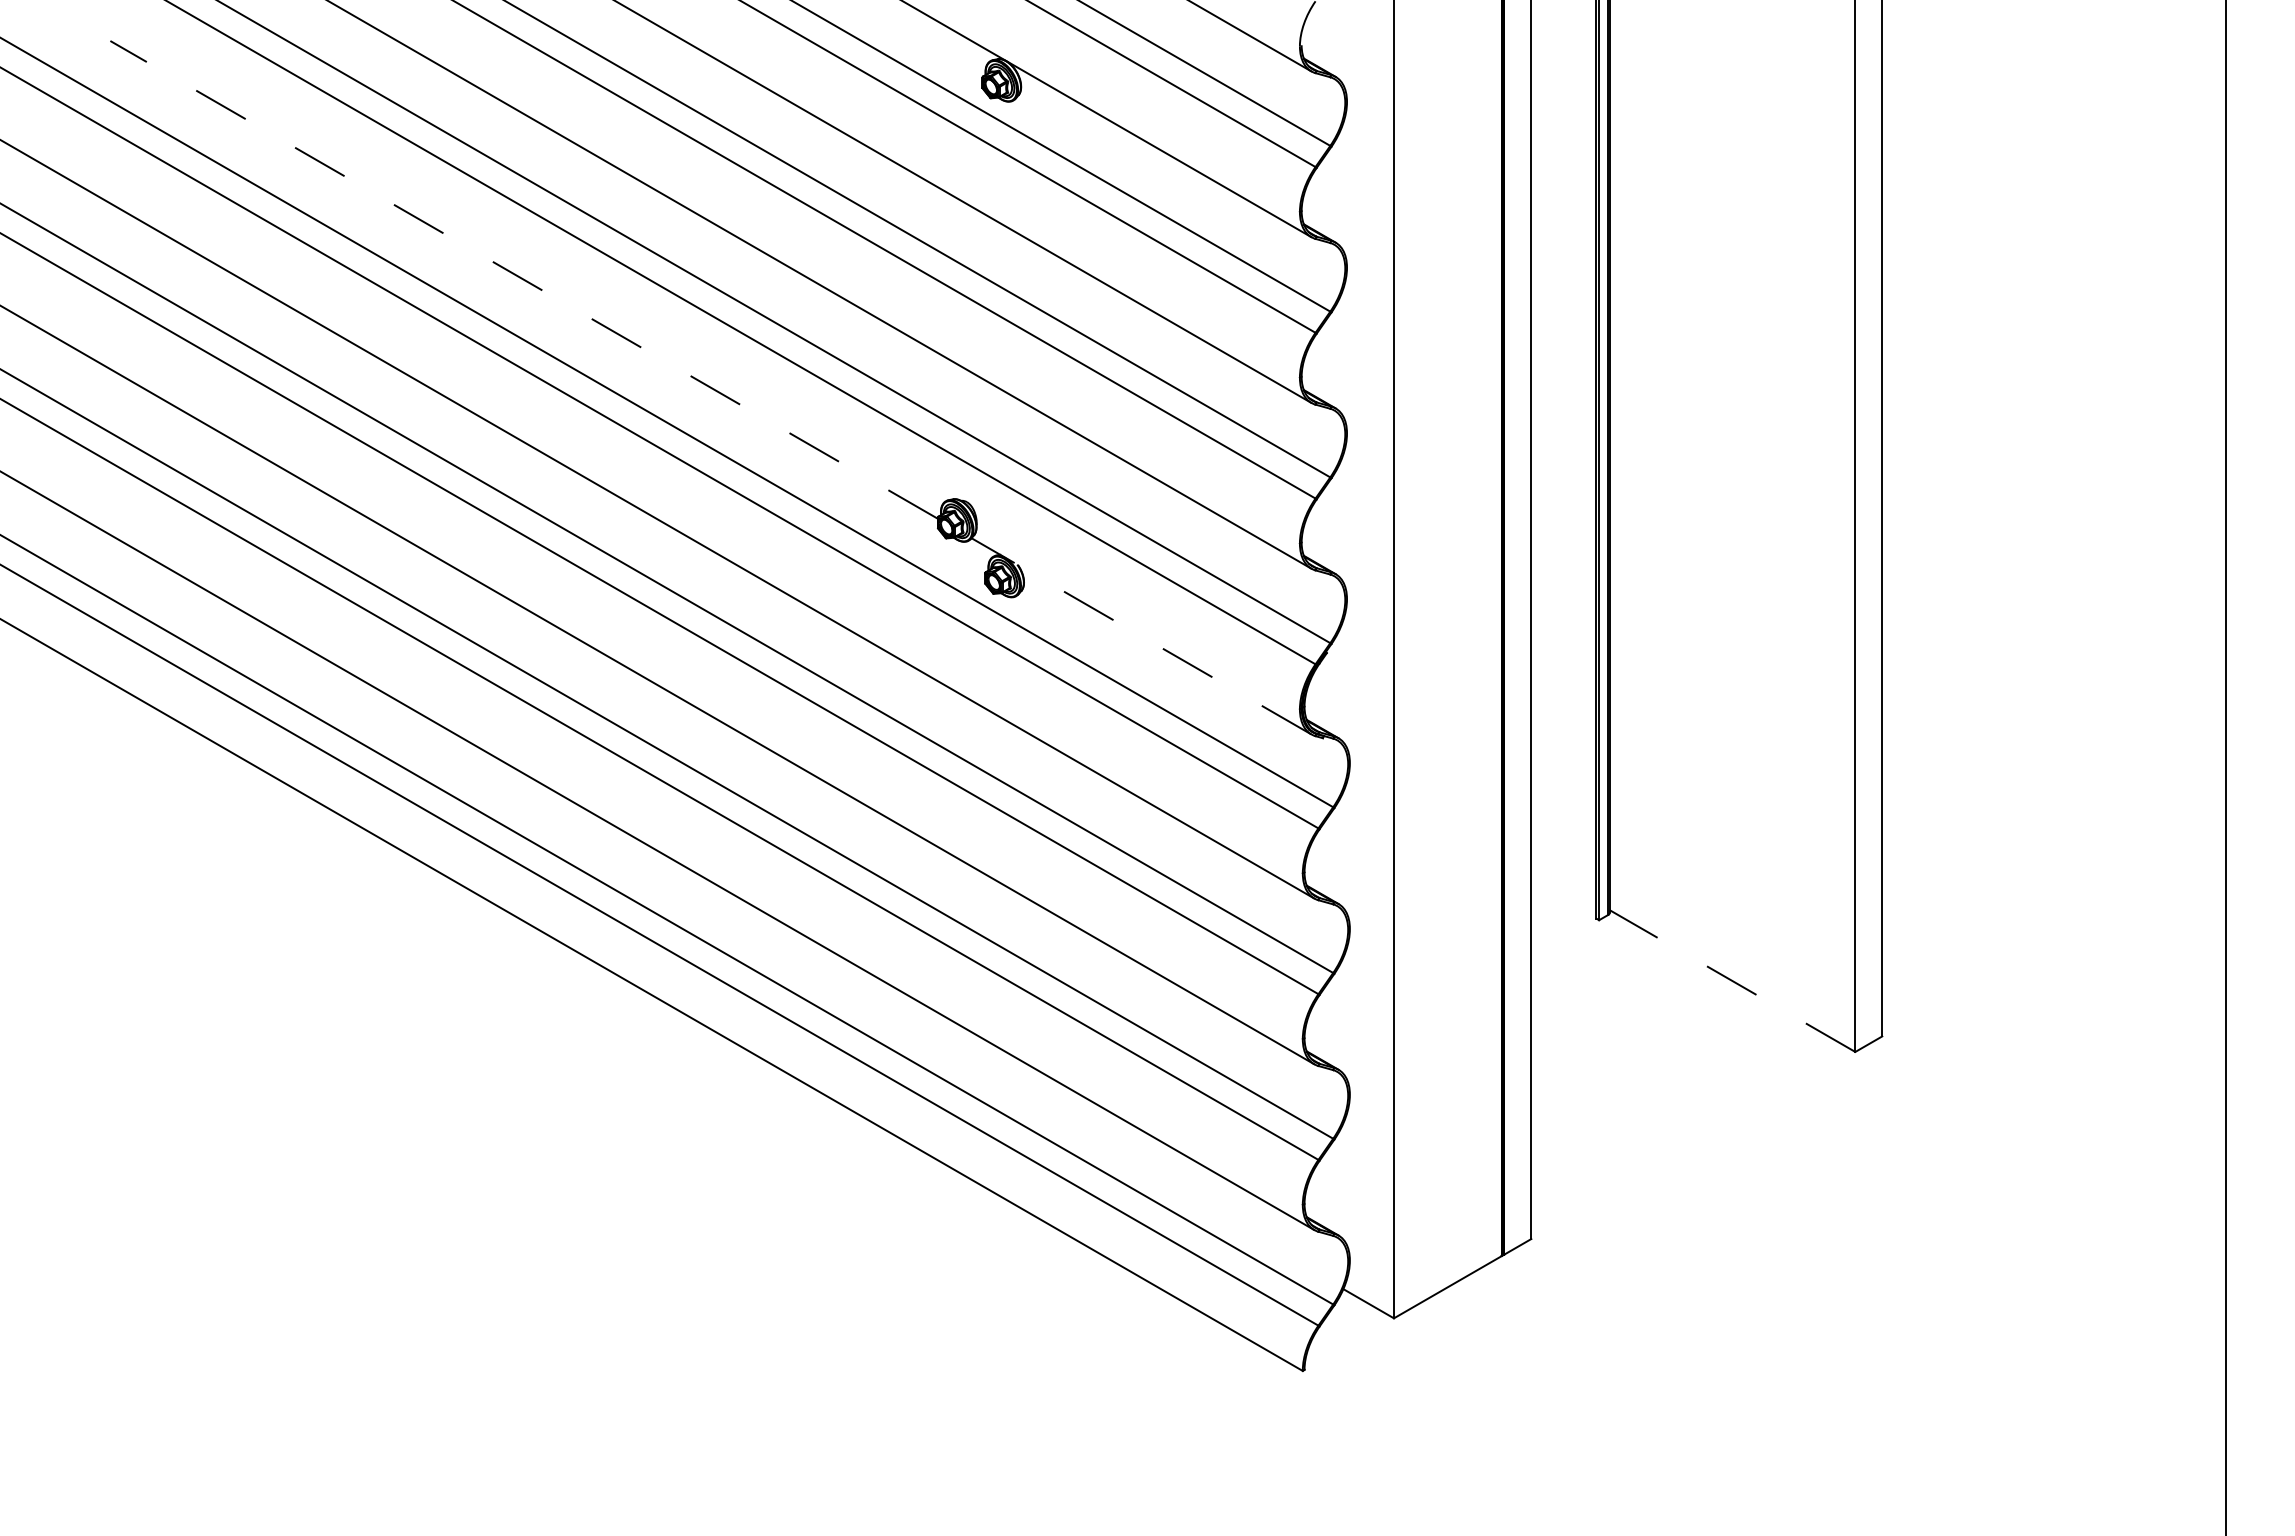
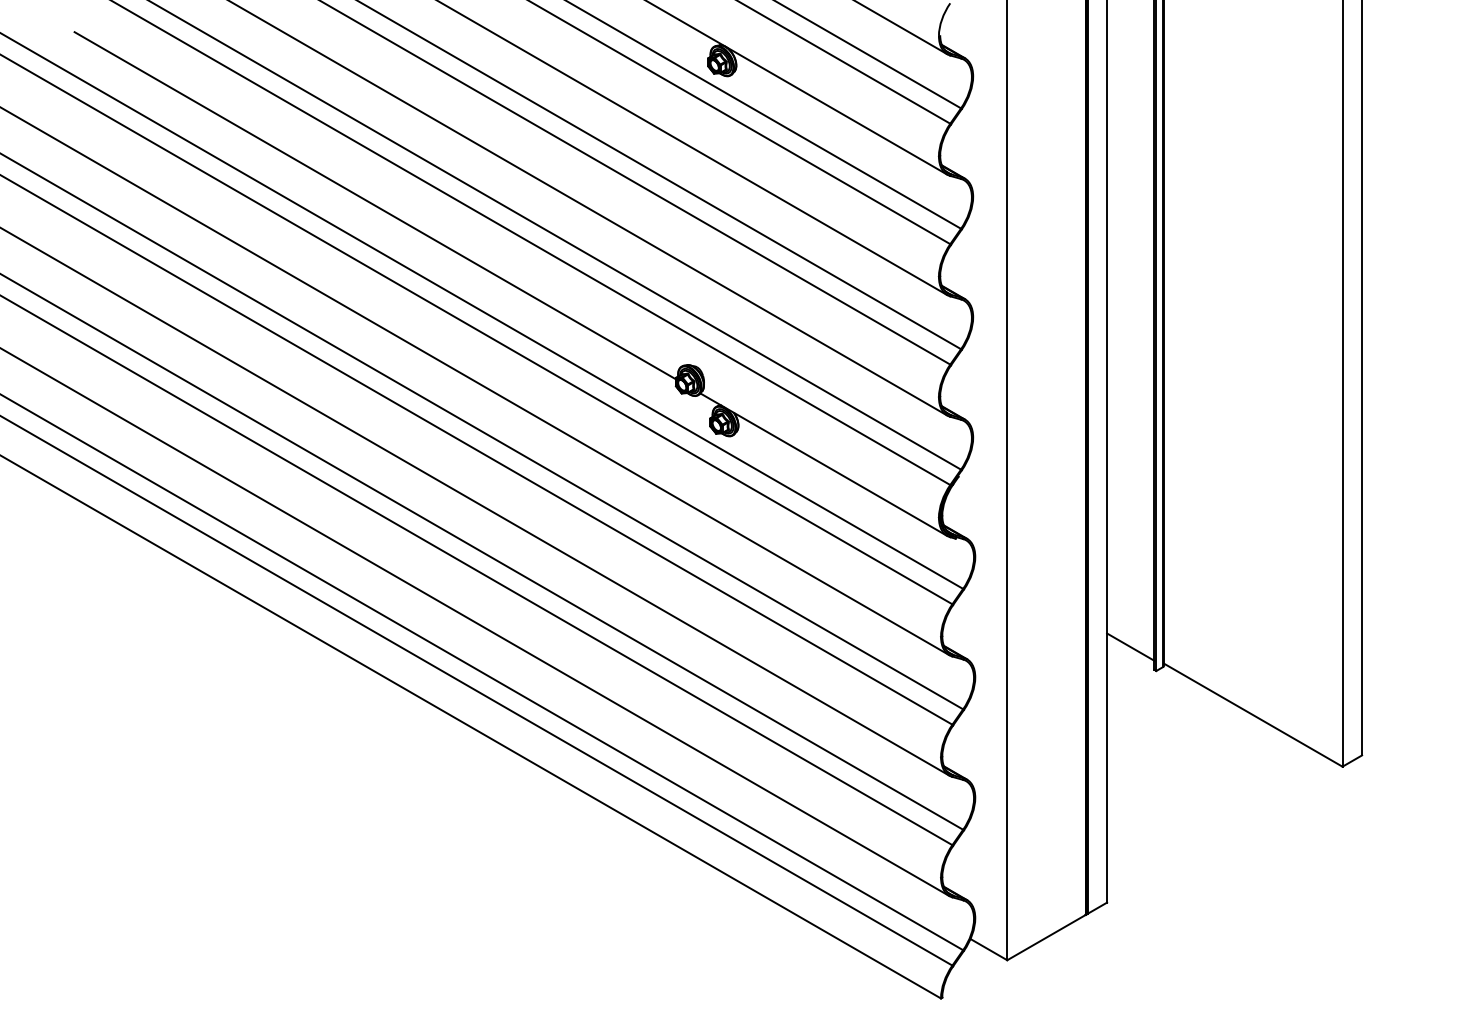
line: (524, 279) -> (375, 205), dashed -> solid
line: (1140, 636) -> (823, 464), dashed -> solid
line: (1563, 887) -> (1130, 647), added
line: (1732, 981) -> (1253, 715), dashed -> solid

